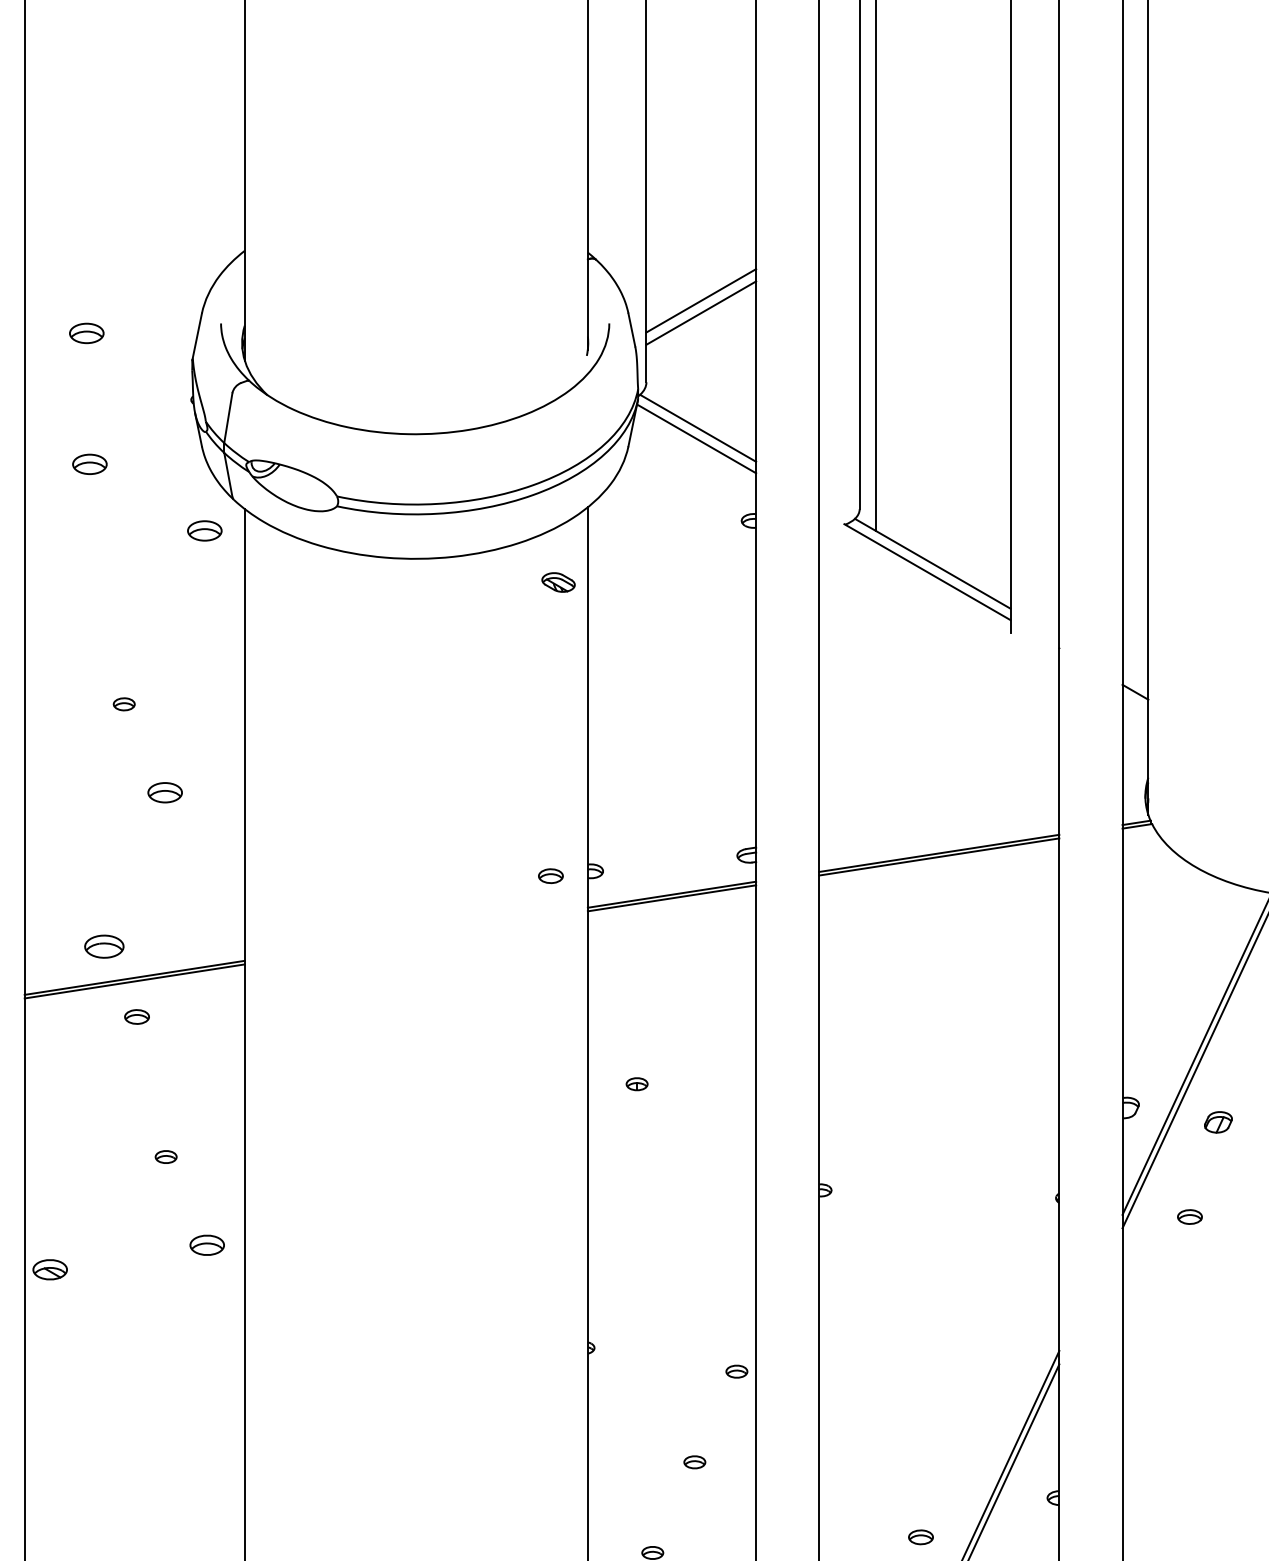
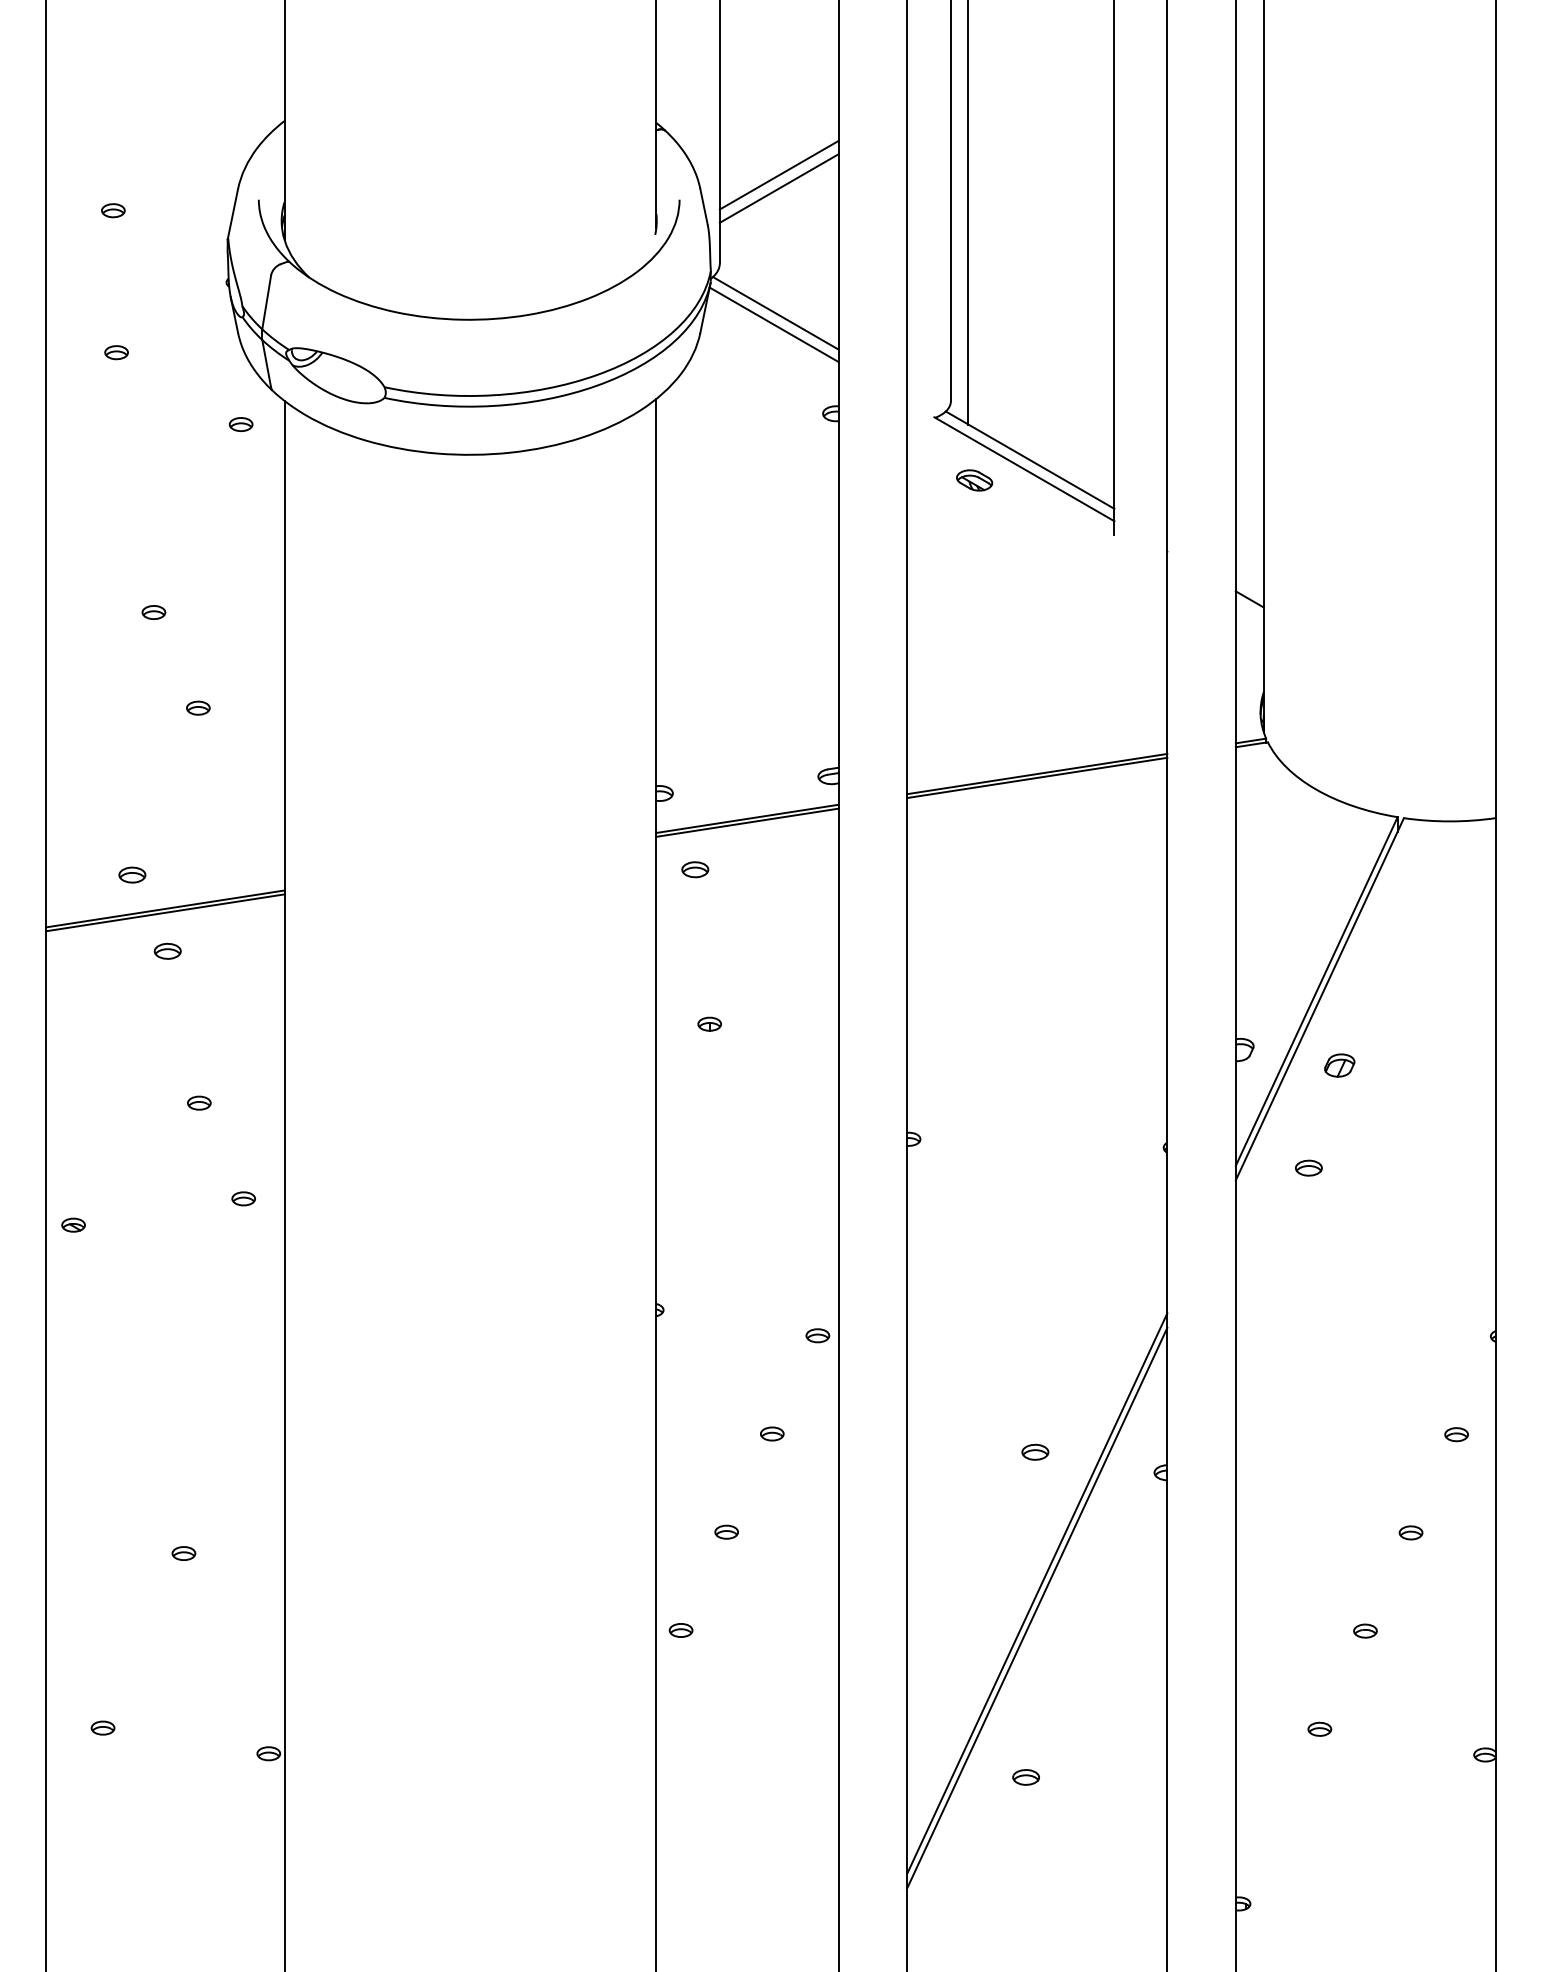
part: (86, 333) -> (113, 210), size x0.62
part: (89, 464) -> (116, 352), size x0.62
part: (204, 530) -> (240, 424), size x0.62
part: (558, 582) -> (974, 480), moved
part: (165, 791) -> (198, 707), size x0.62
part: (551, 875) -> (695, 869), moved
part: (104, 946) -> (132, 874), size x0.62
part: (206, 1245) -> (243, 1198), size x0.62
part: (50, 1269) -> (73, 1224), size x0.62
part: (921, 1536) -> (1035, 1451), moved

